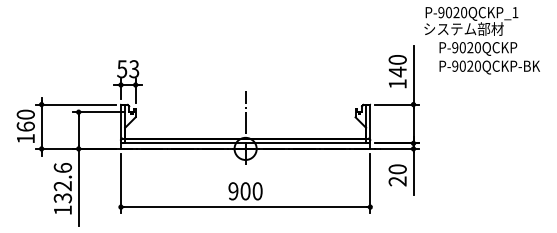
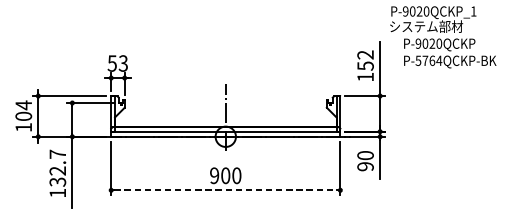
text: (466, 65) -> (428, 60), P-9020QCKP-BK -> P-5764QCKP-BK
text: (397, 66) -> (365, 61), 140 -> 152
text: (25, 120) -> (23, 110), 160 -> 104
text: (62, 167) -> (57, 153), 132.6 -> 132.7
text: (397, 181) -> (365, 166), 20 -> 90
line: (246, 207) -> (226, 190), solid -> dashed

